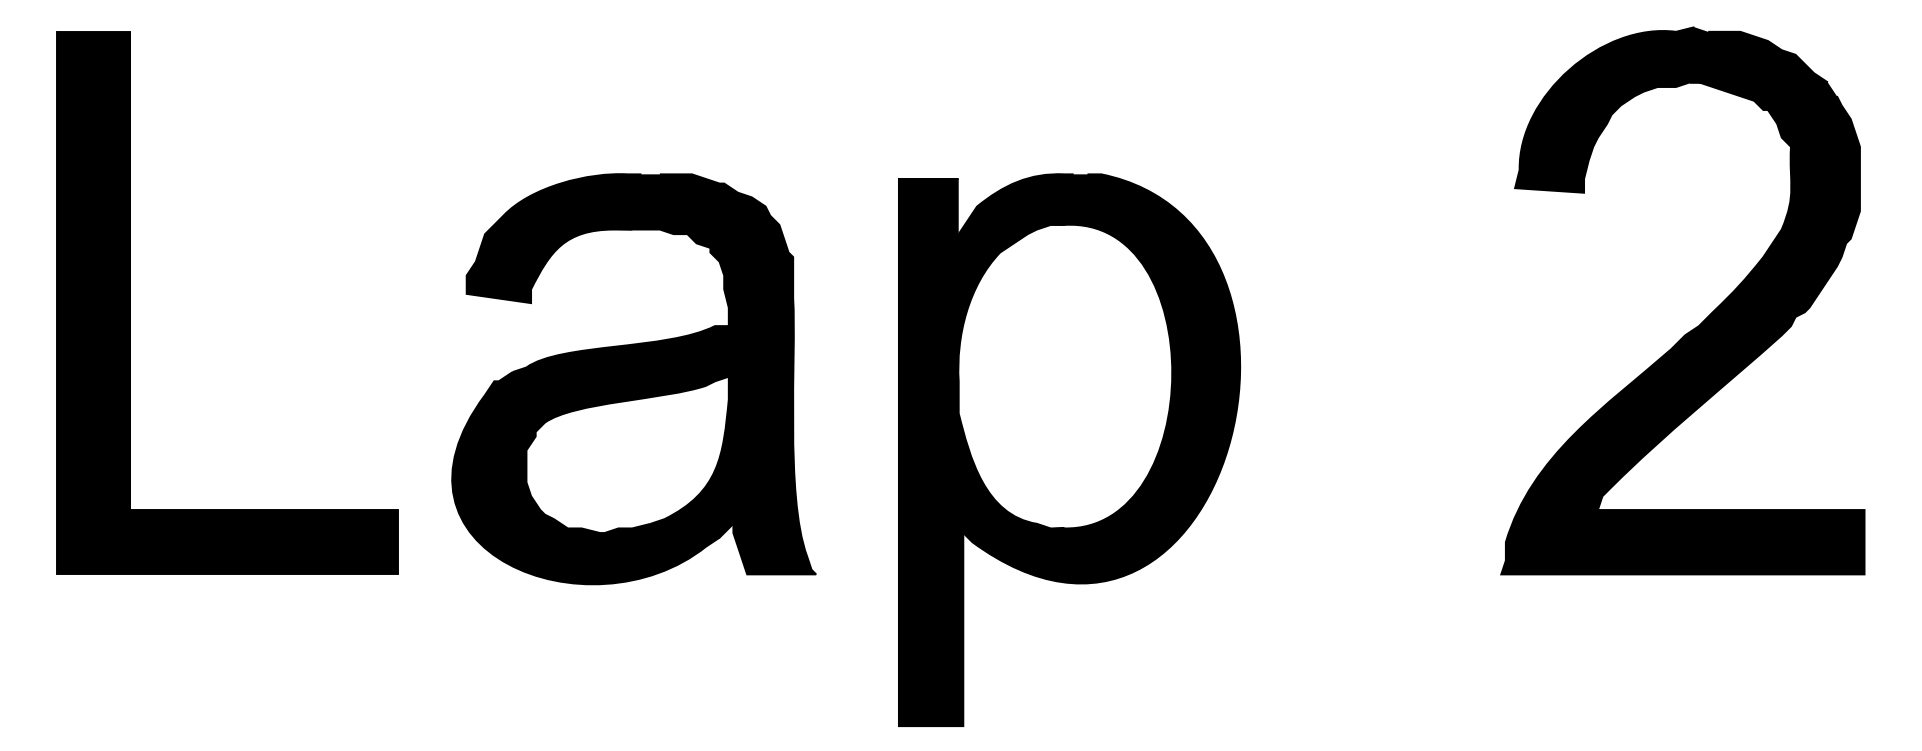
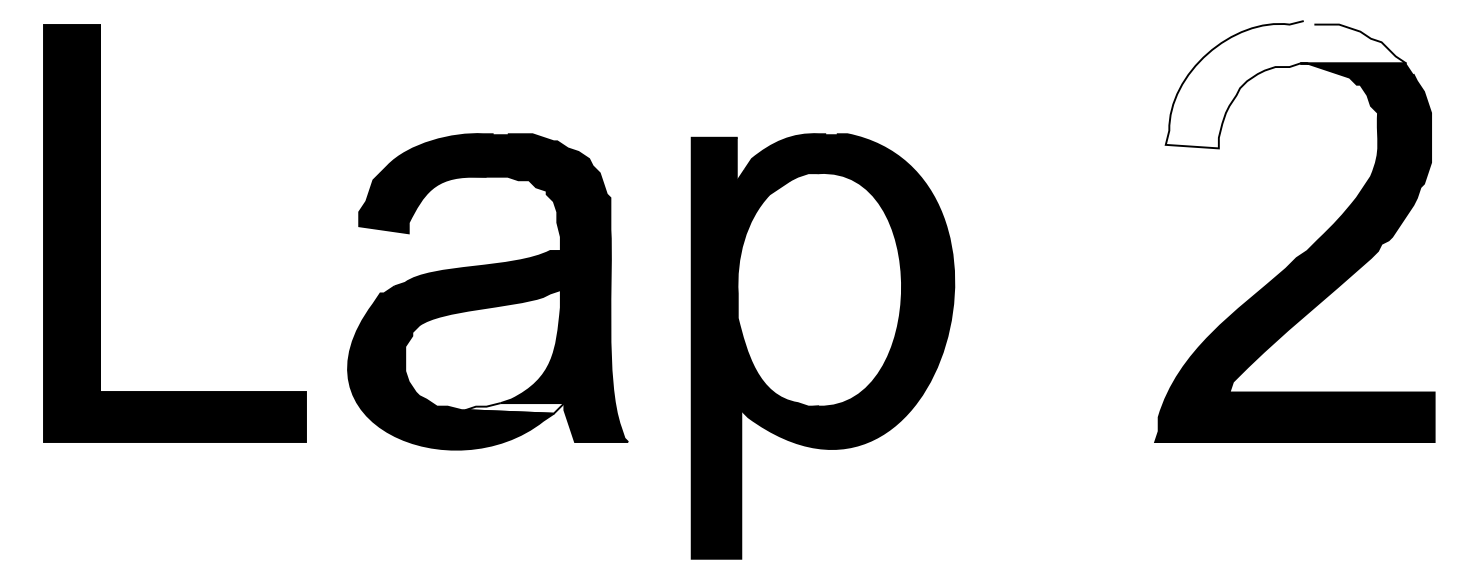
fill: (1670, 109) -> (1285, 84), removed
fill: (668, 530) -> (514, 408), removed

